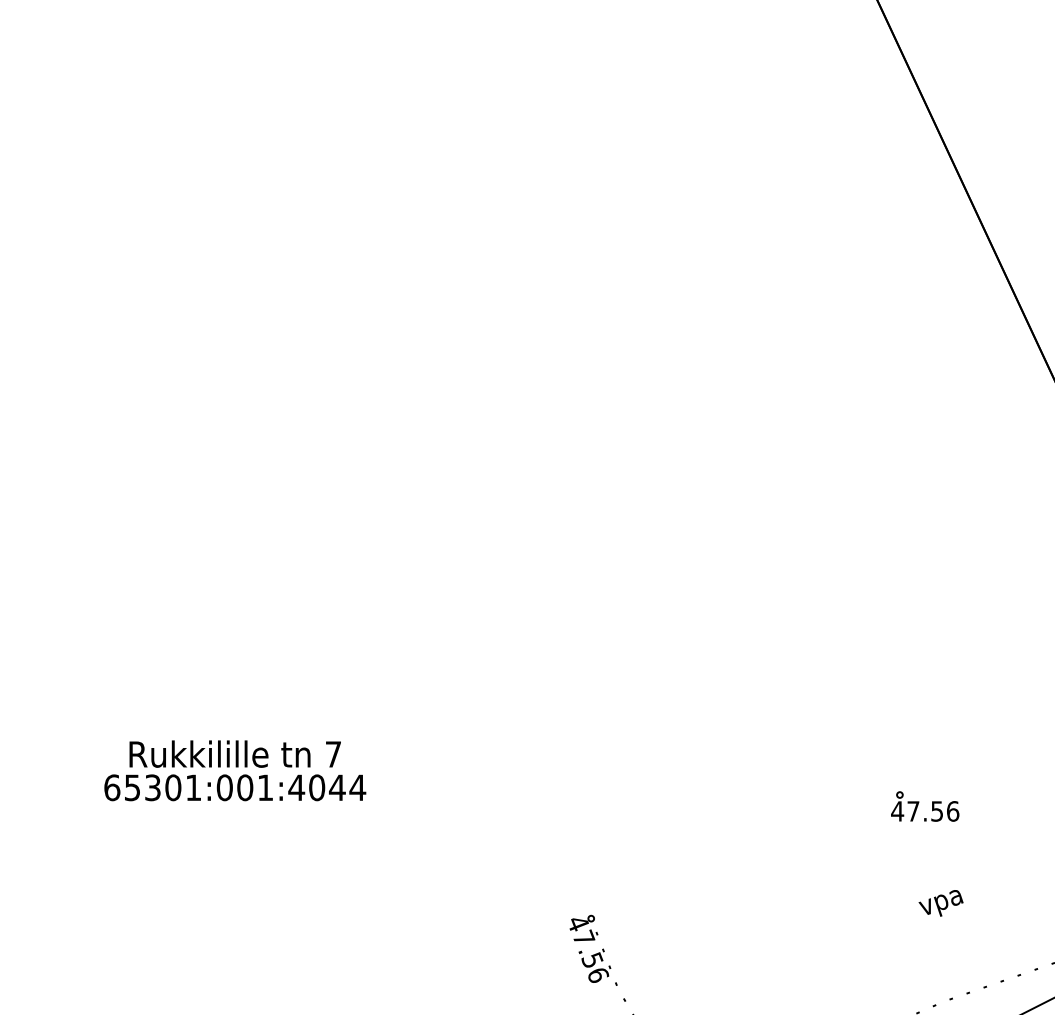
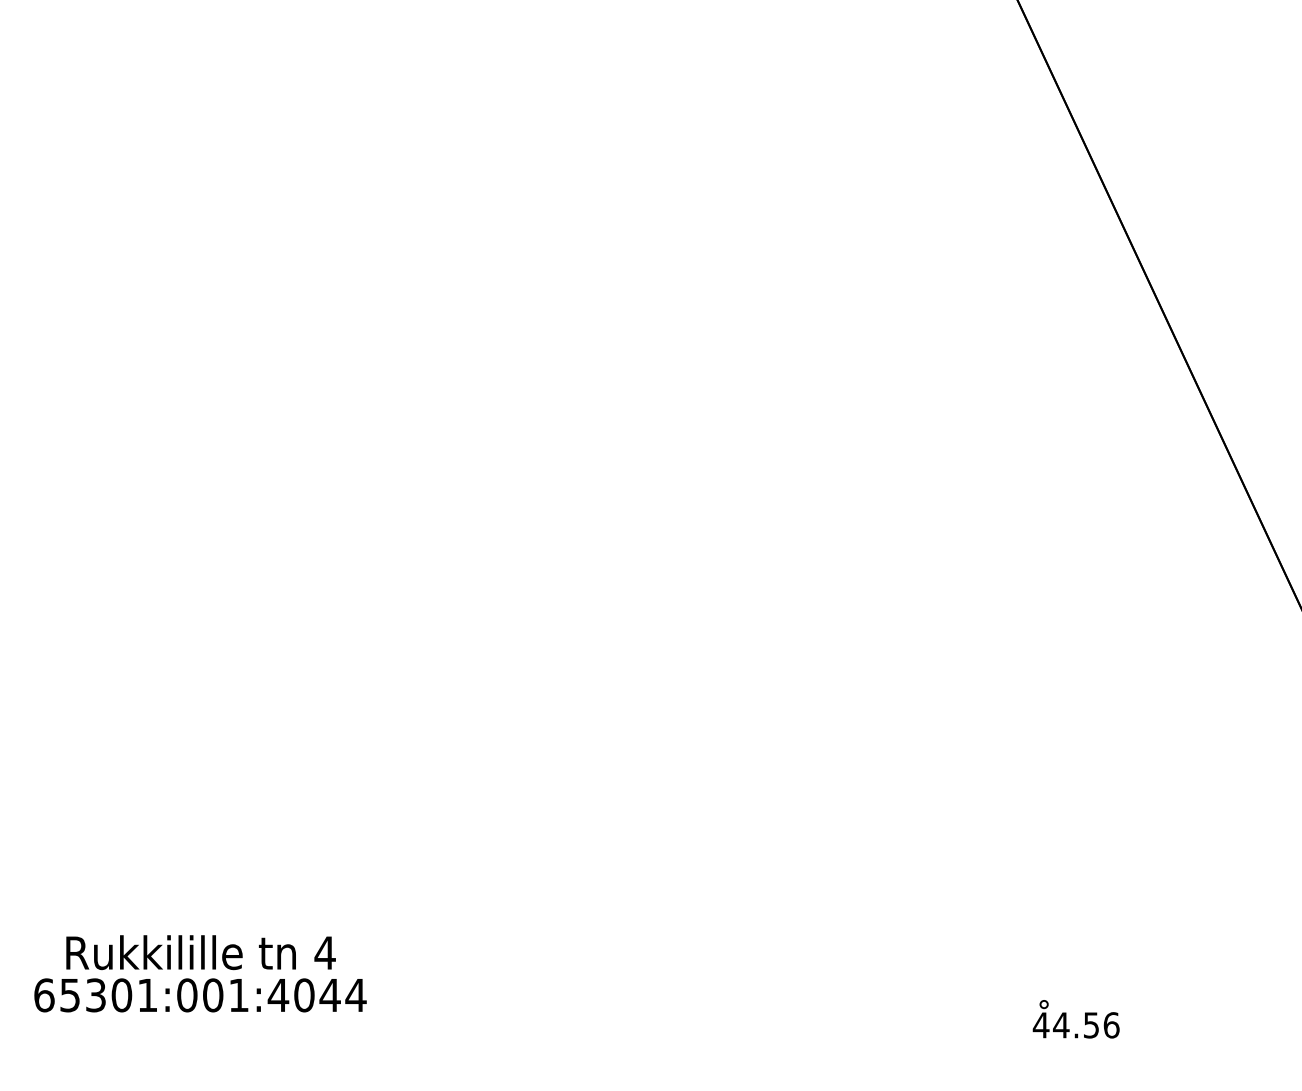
text: (333, 754) -> (325, 953), 7 -> 4
text: (912, 811) -> (1060, 1025), 47.56 -> 44.56

